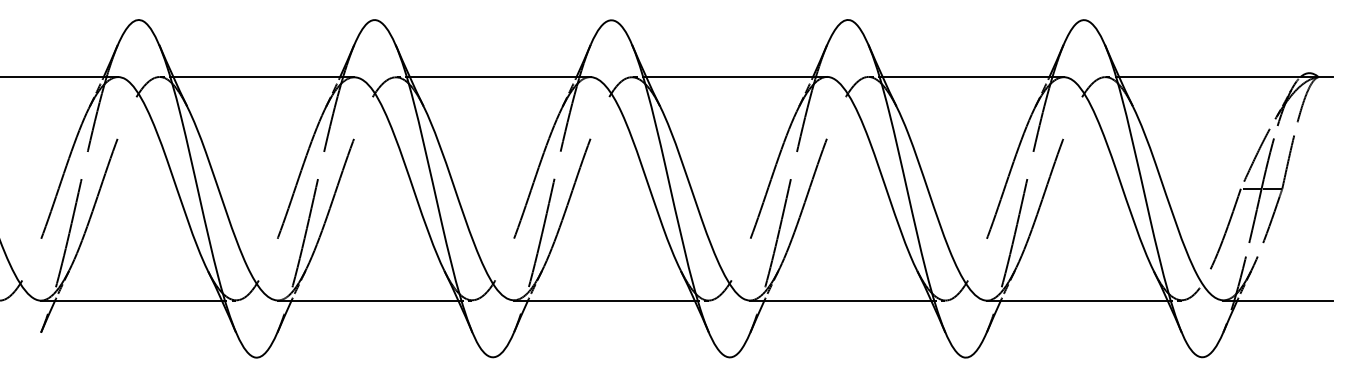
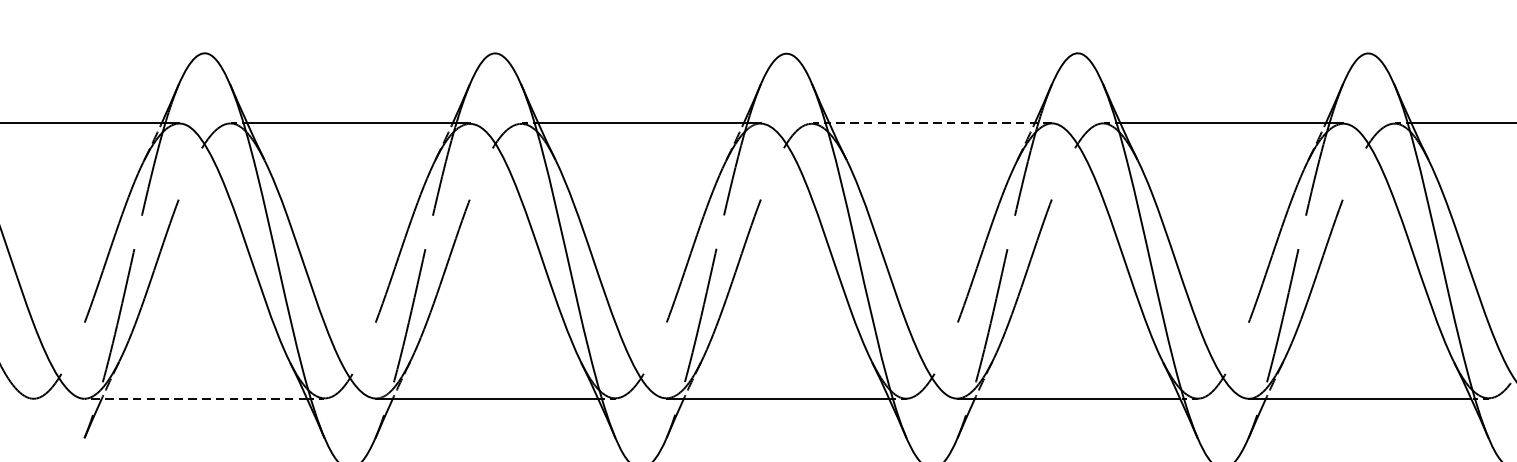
line: (736, 76) -> (940, 122), solid -> dashed
line: (131, 300) -> (195, 398), solid -> dashed

